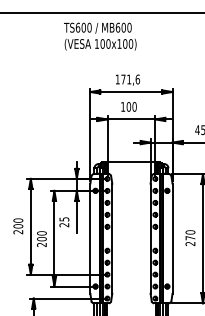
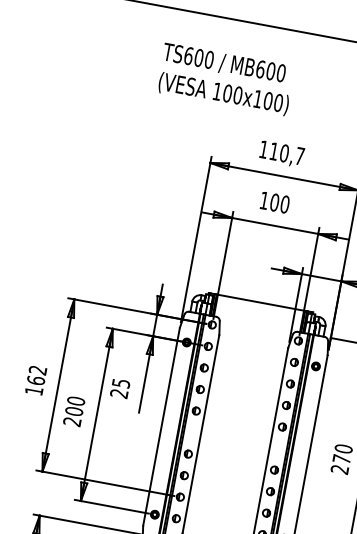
text: (100, 36) -> (226, 79), moved
text: (130, 79) -> (286, 153), 171,6 -> 110,7
text: (18, 226) -> (36, 380), 200 -> 162

